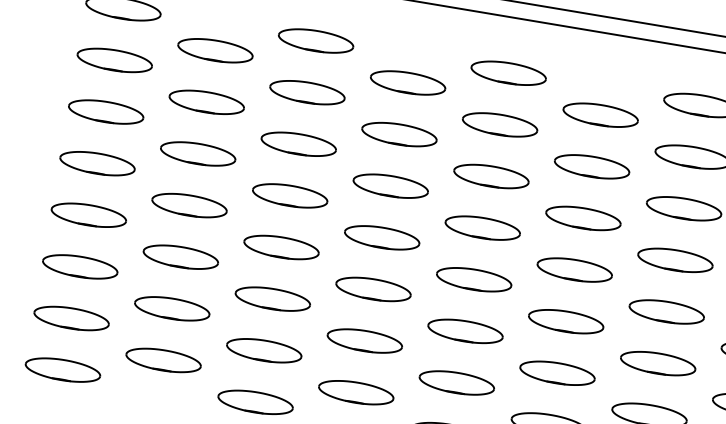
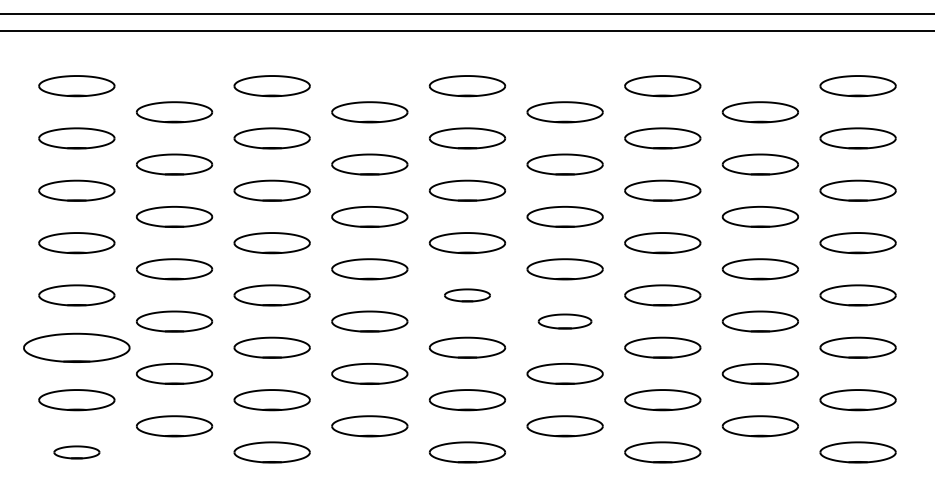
part: (79, 266) -> (76, 347), size x1.4
part: (474, 279) -> (467, 295), size x0.6
part: (565, 321) -> (564, 321), size x0.7
part: (62, 370) -> (76, 452), size x0.6

